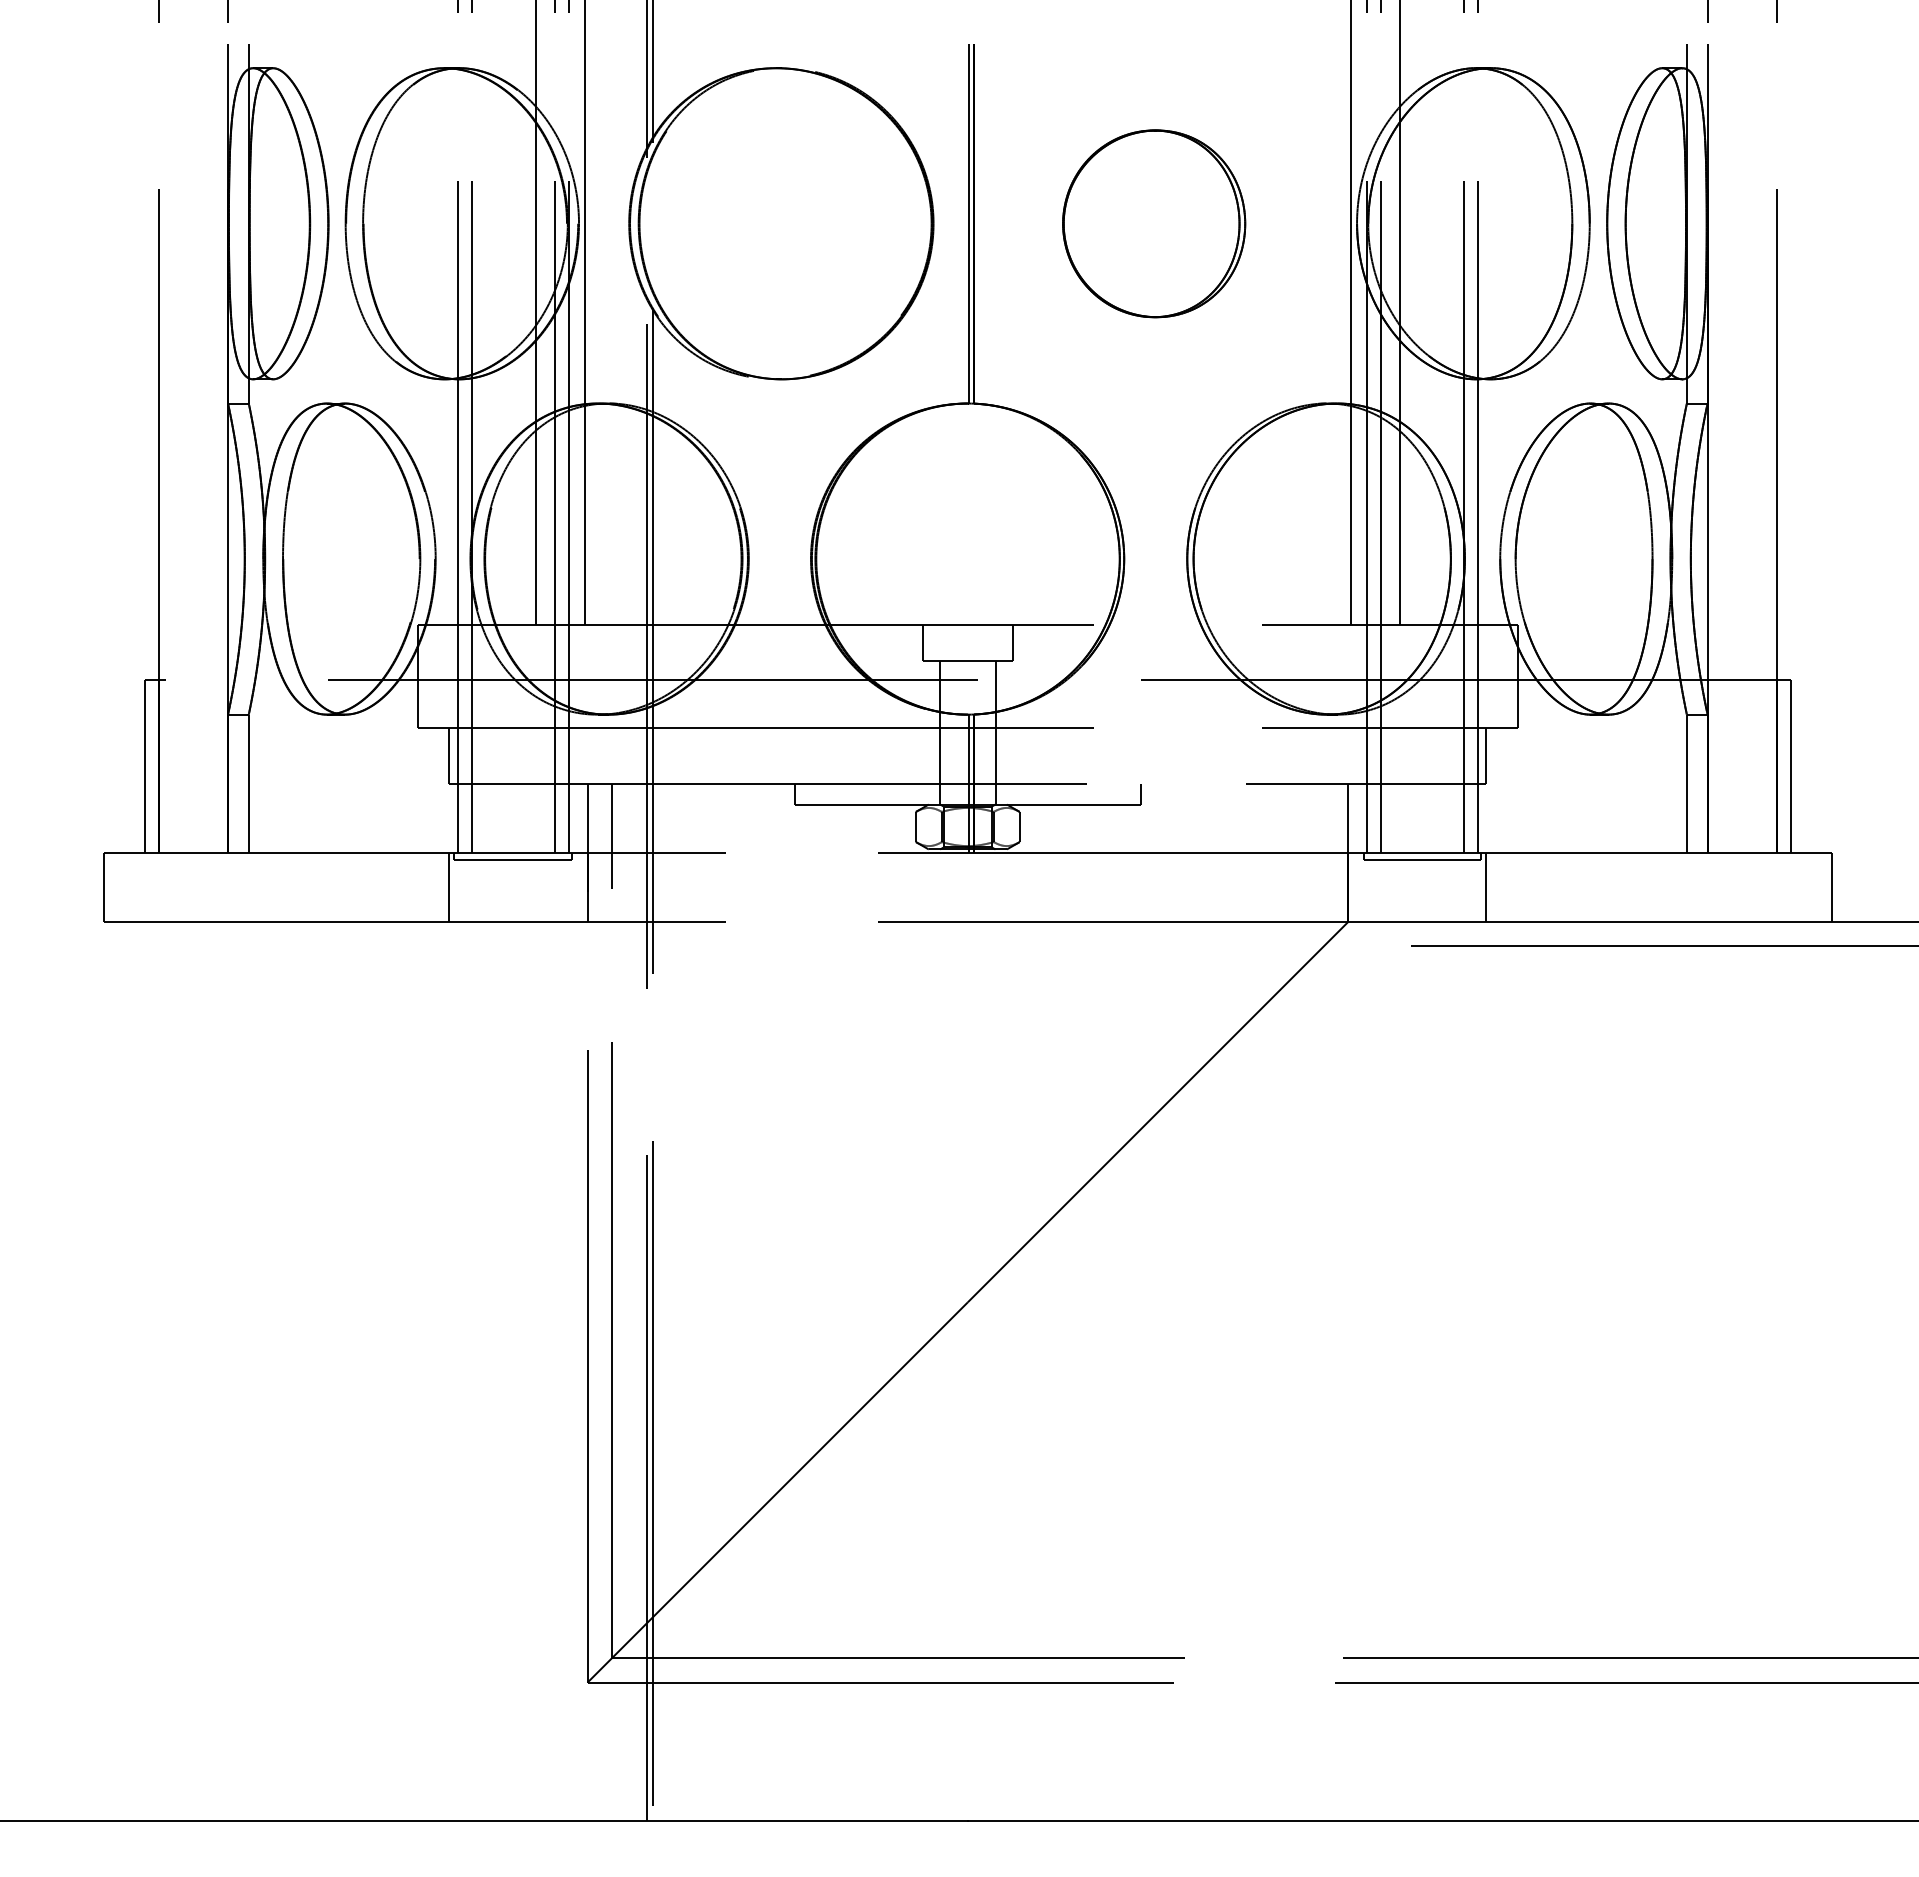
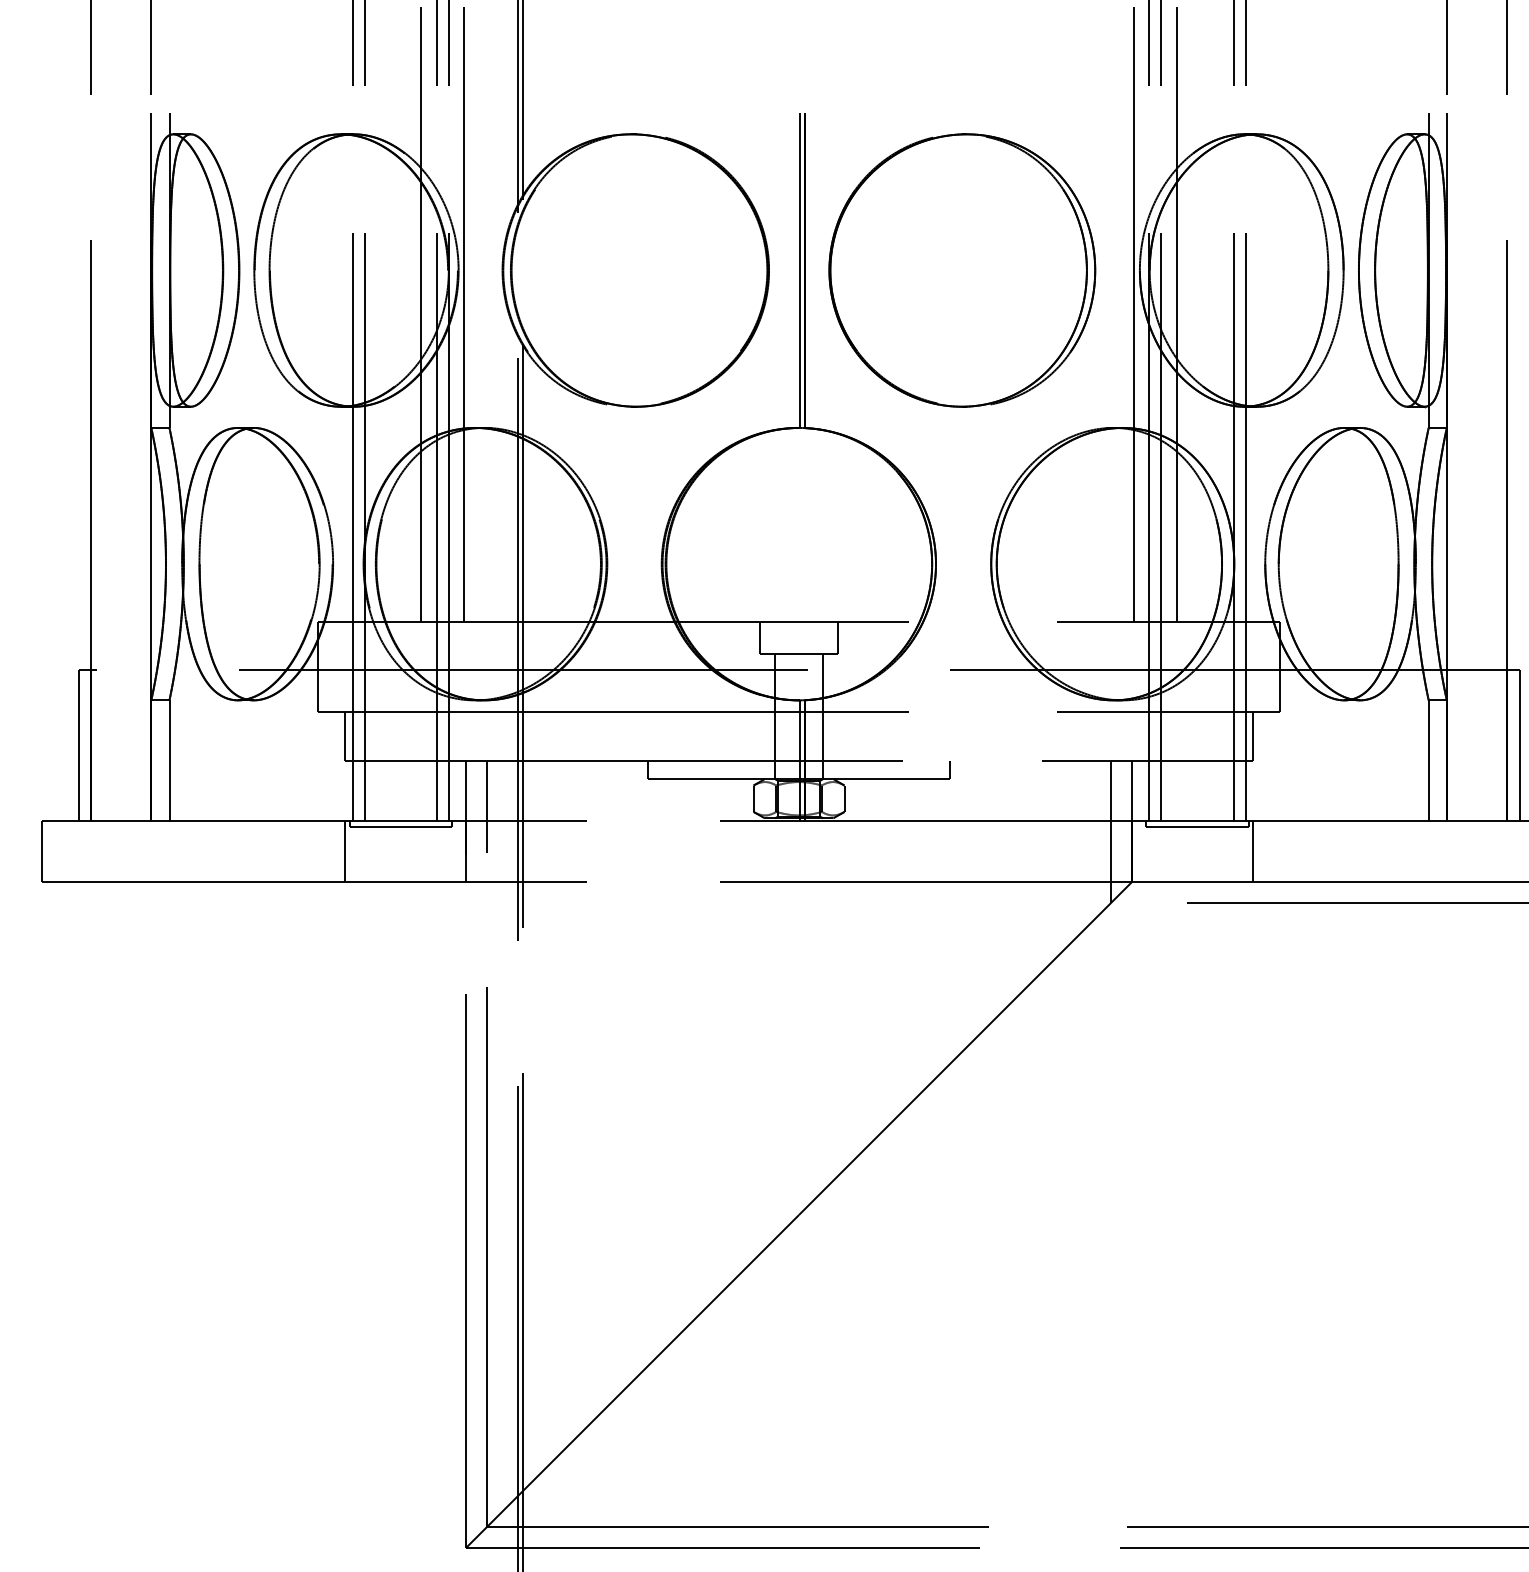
part: (1153, 223) -> (961, 270), size x1.67
line: (1323, 864) -> (1110, 831), added

